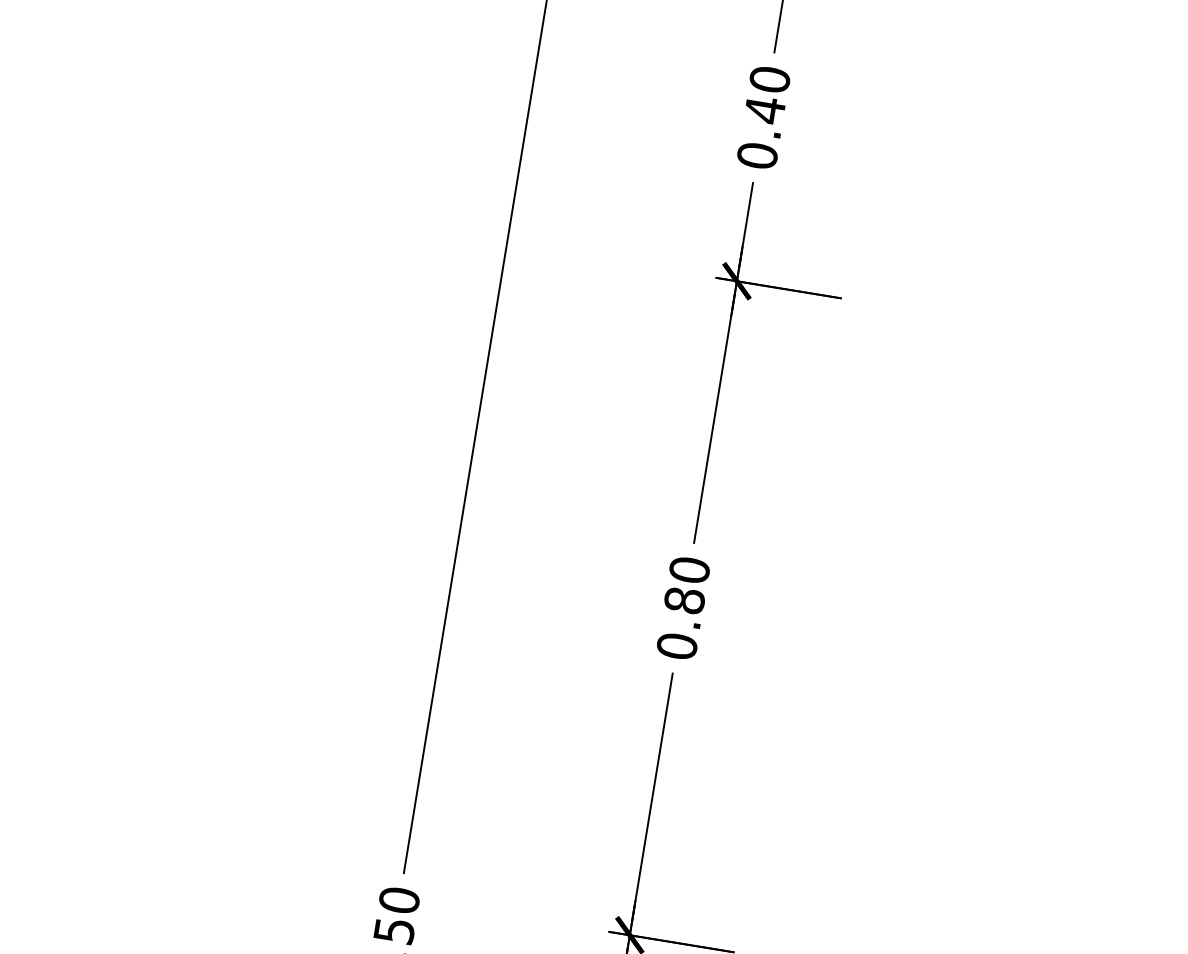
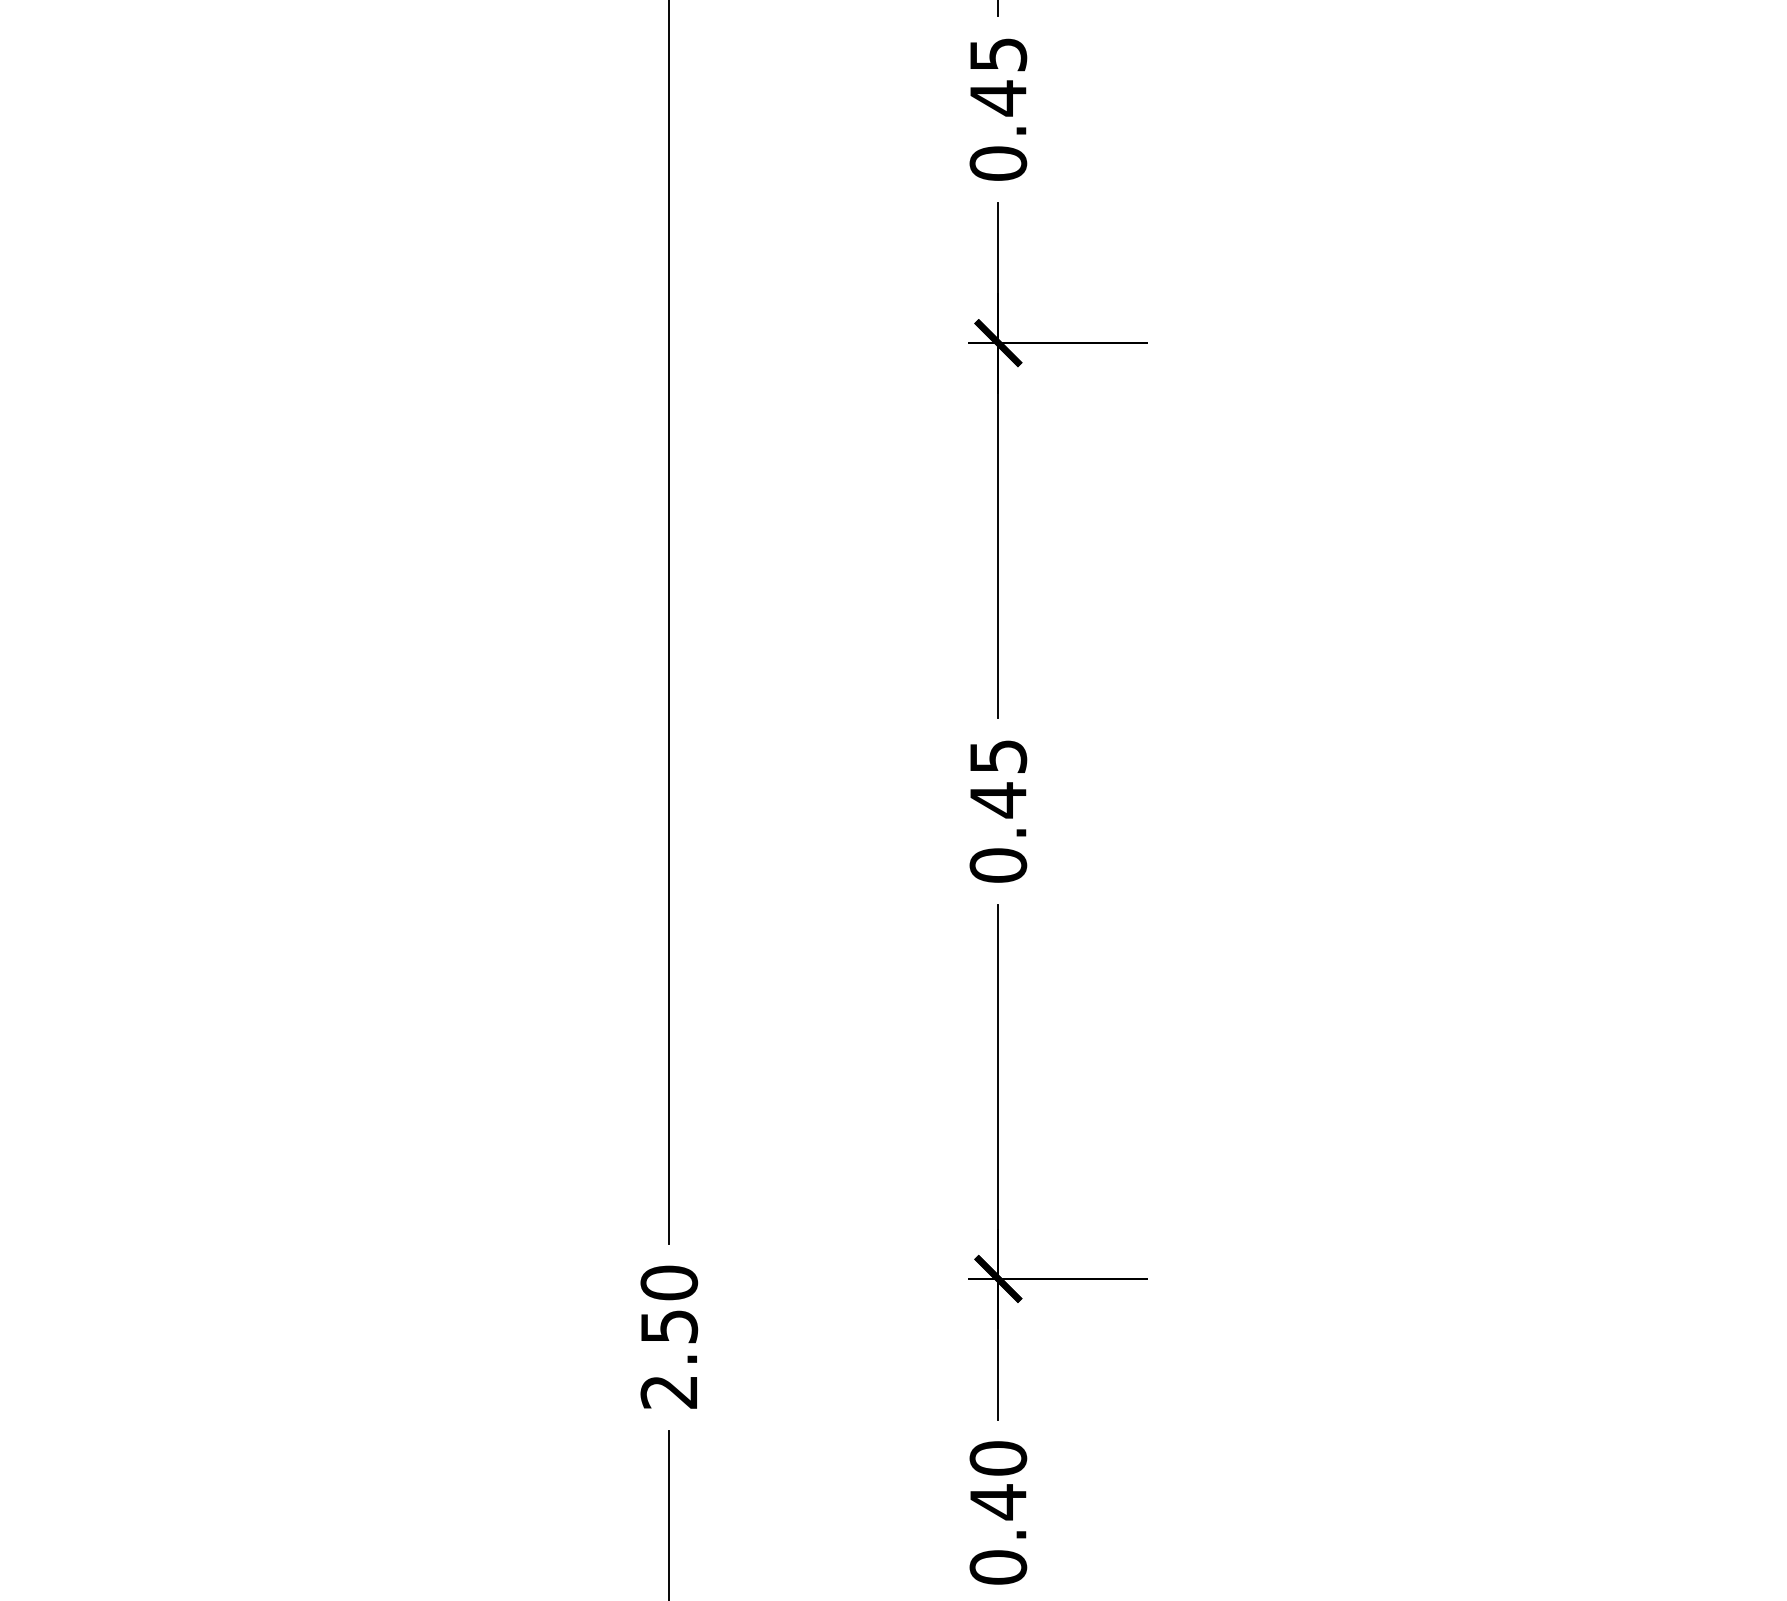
text: (770, 79) -> (998, 54), 0.40 -> 0.45
text: (687, 585) -> (998, 778), 0.80 -> 0.45

